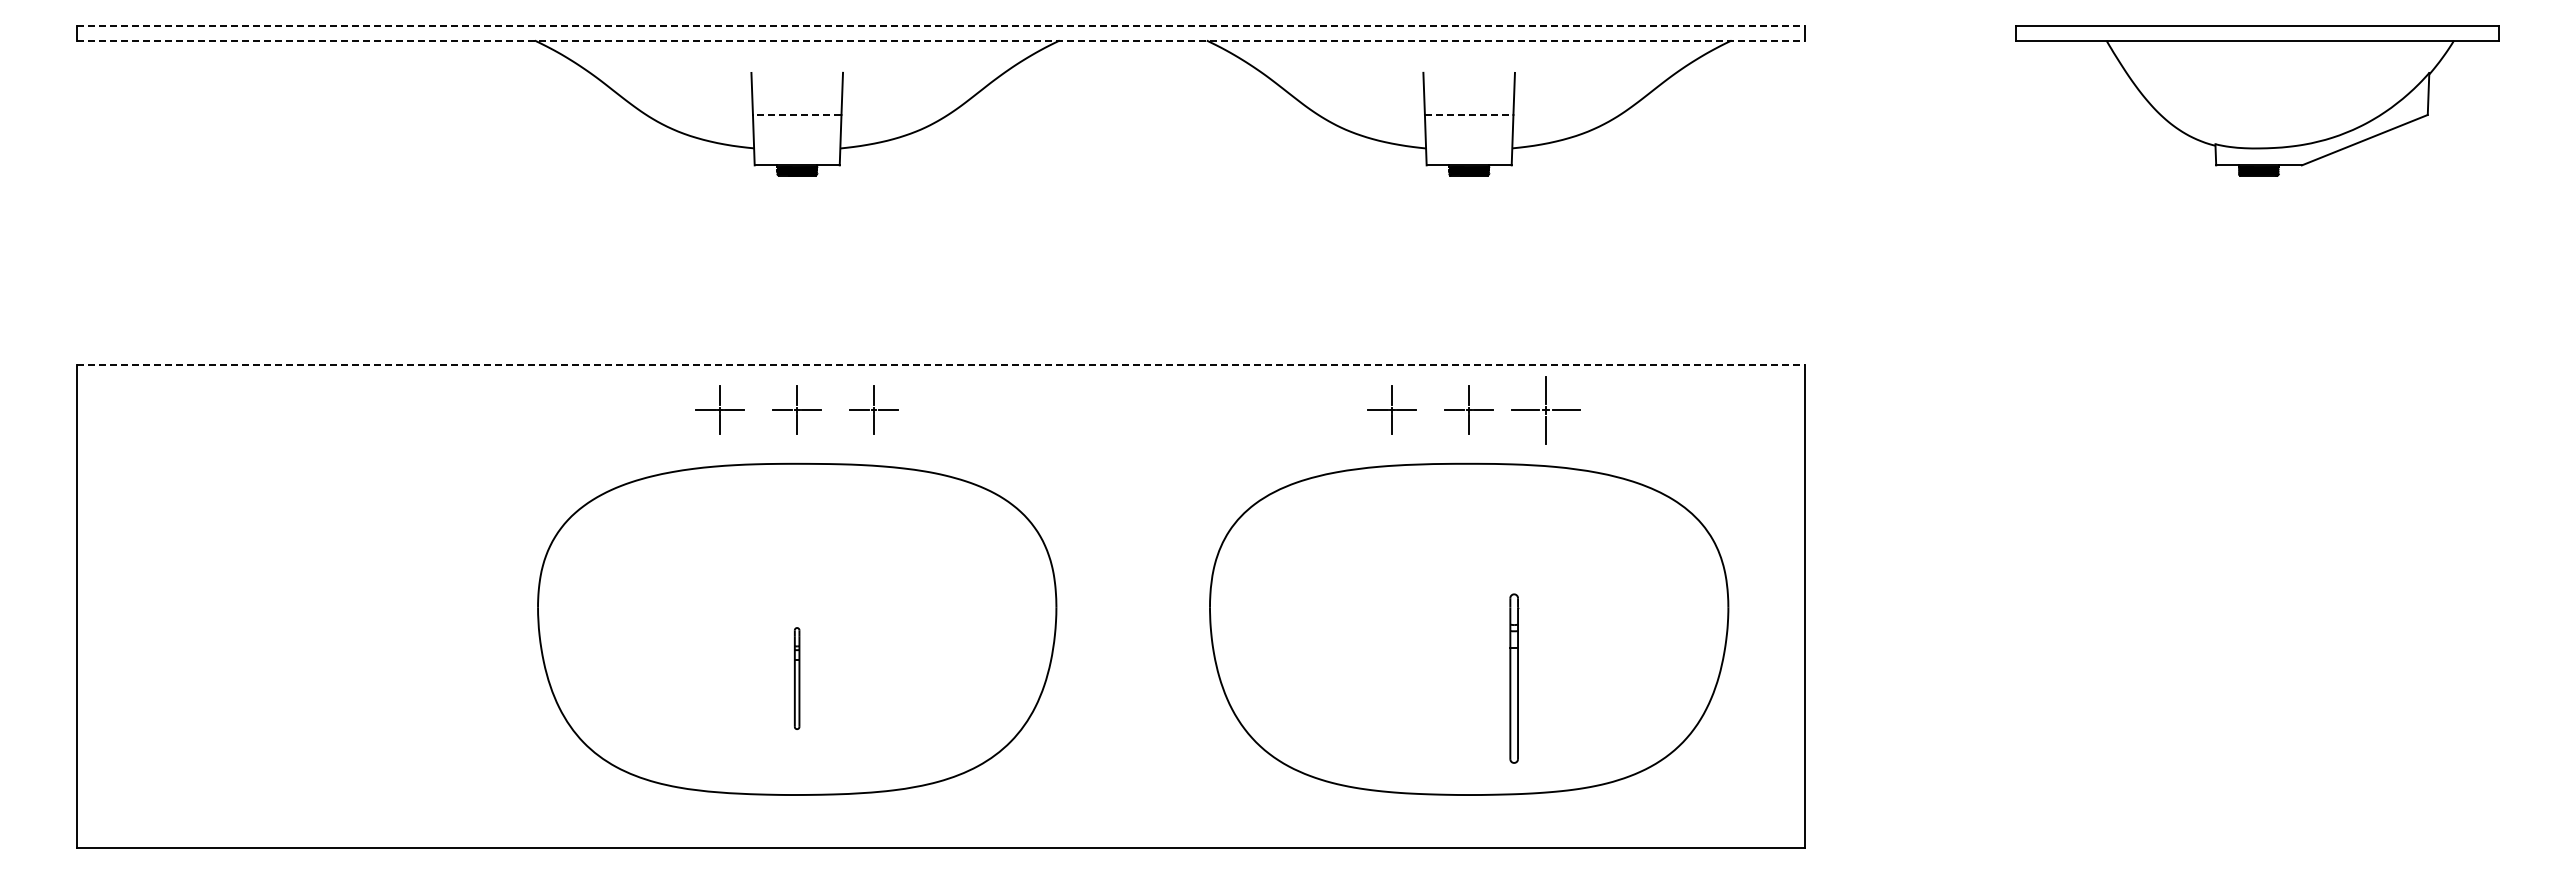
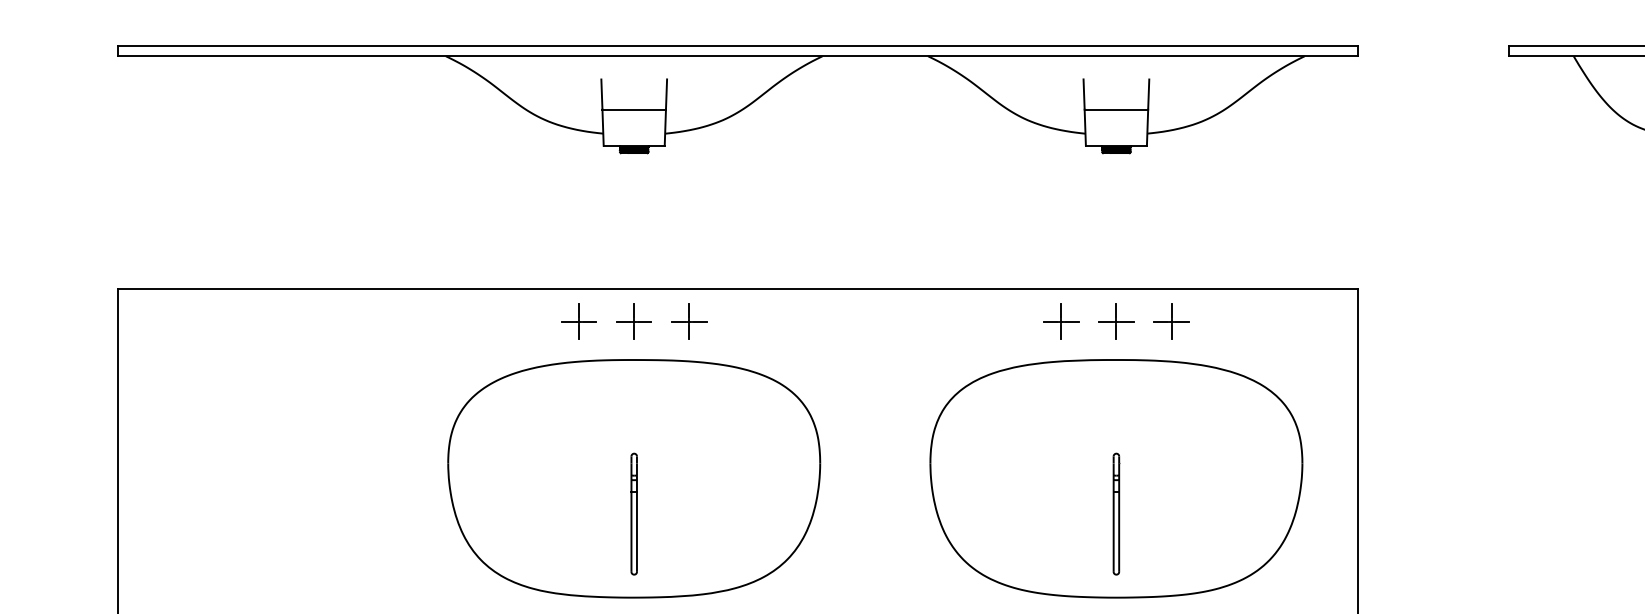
line: (941, 26) -> (737, 46), dashed -> solid
line: (941, 40) -> (737, 56), dashed -> solid
line: (796, 114) -> (633, 109), dashed -> solid
line: (1469, 114) -> (1116, 109), dashed -> solid
line: (941, 364) -> (737, 288), dashed -> solid
part: (1545, 409) -> (1171, 321), size x0.71
part: (796, 678) -> (633, 514), size x1.67
part: (1514, 678) -> (1116, 514), moved

